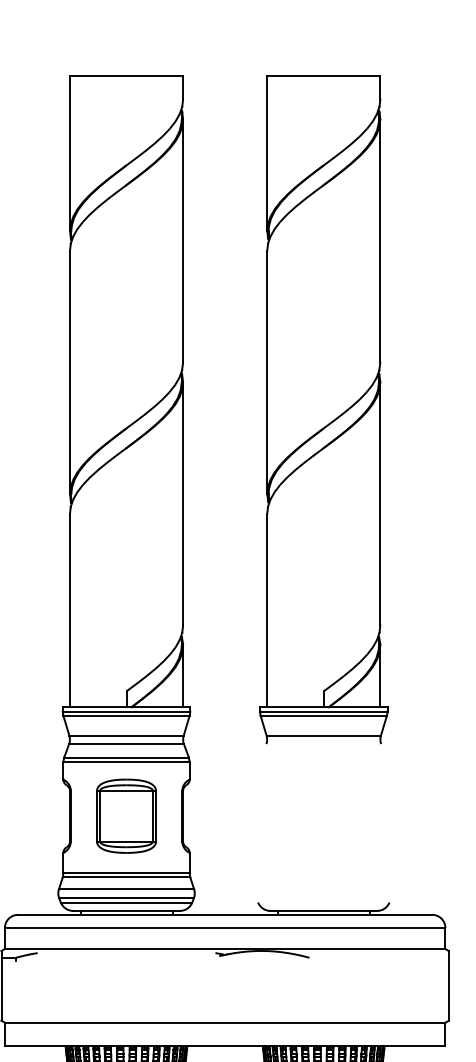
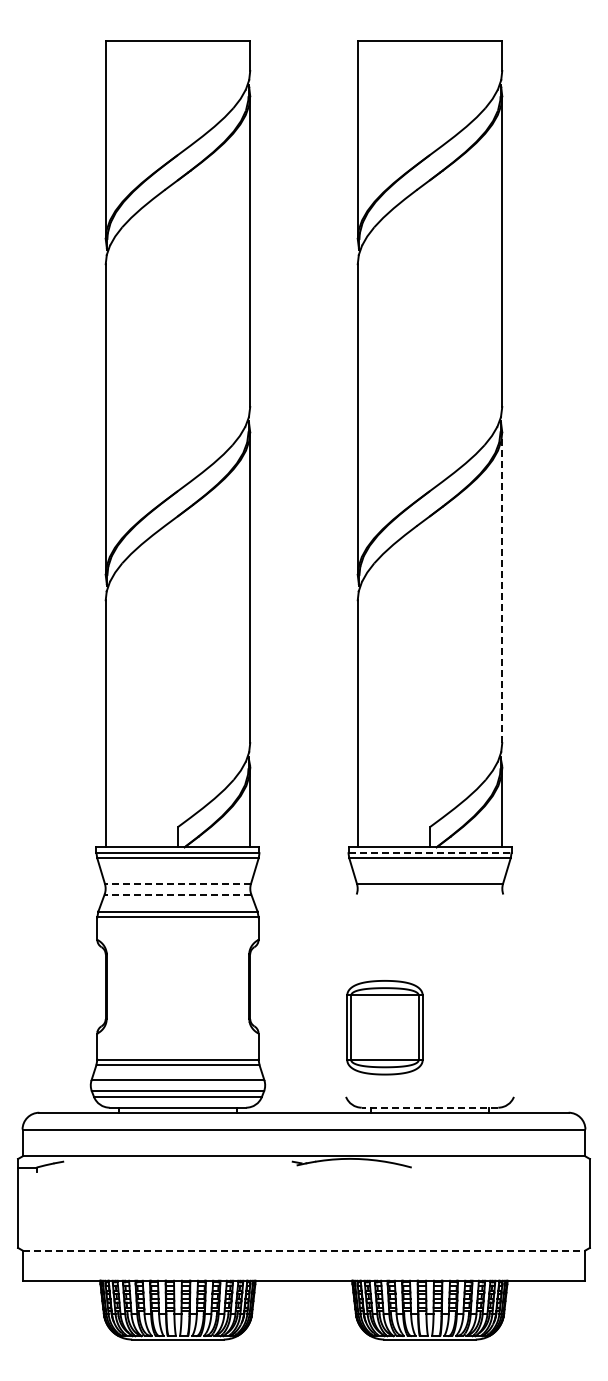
line: (380, 503) -> (502, 587), solid -> dashed
line: (324, 711) -> (430, 853), solid -> dashed
line: (126, 735) -> (177, 883), solid -> dashed
line: (126, 744) -> (177, 894), solid -> dashed
part: (126, 816) -> (384, 1027), moved
line: (323, 910) -> (429, 1107), solid -> dashed
line: (225, 1022) -> (304, 1250), solid -> dashed

